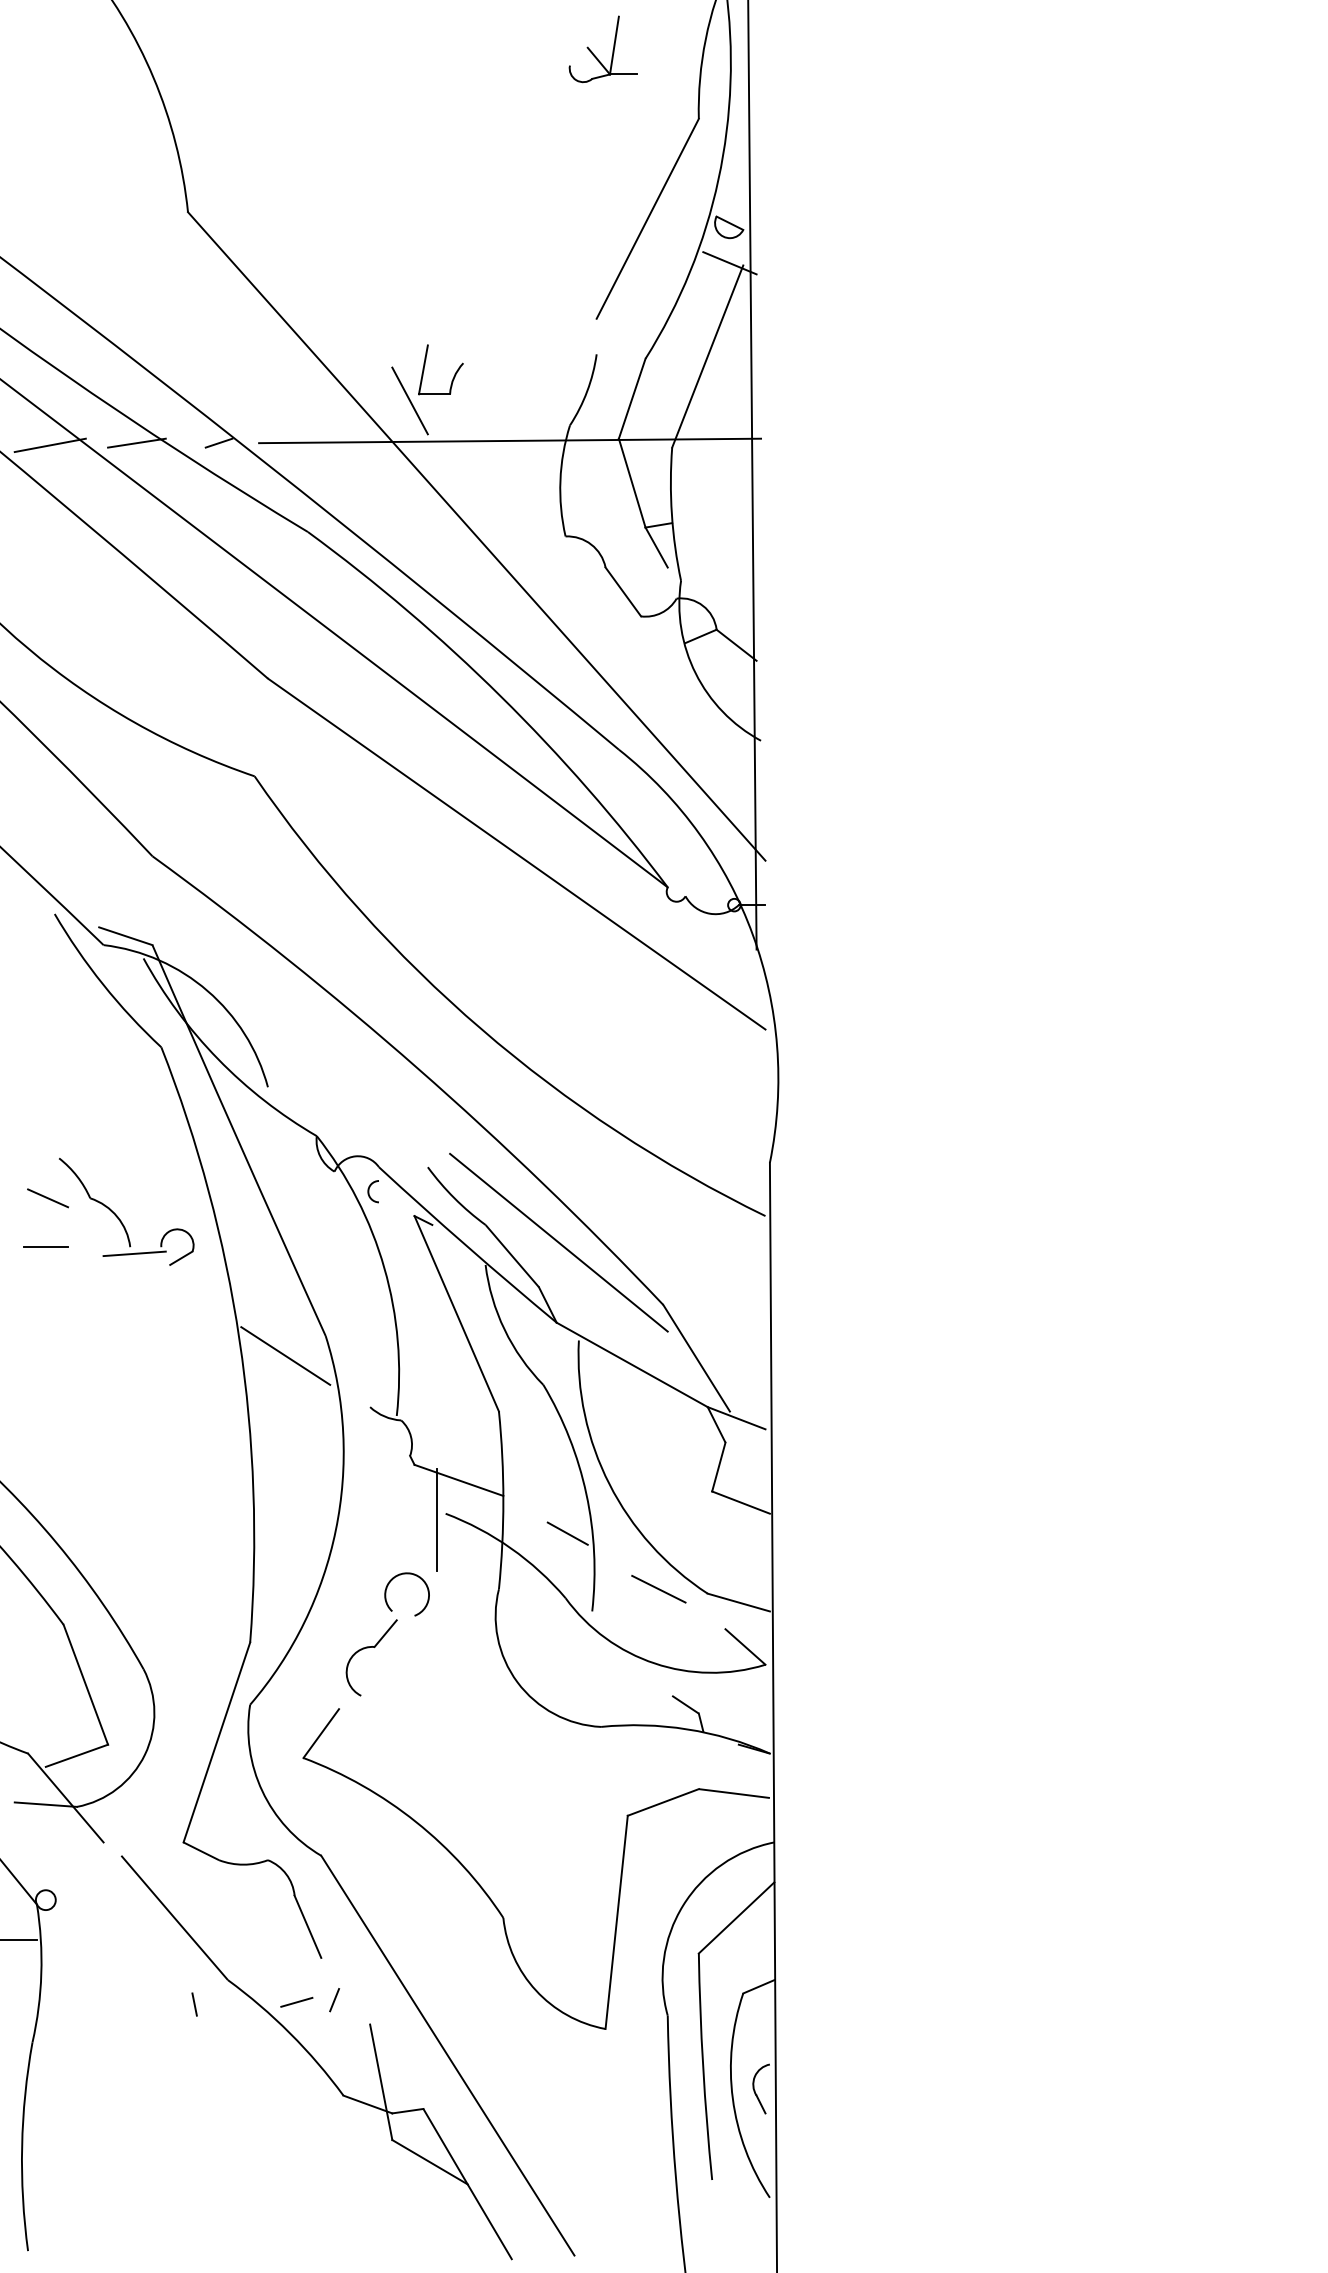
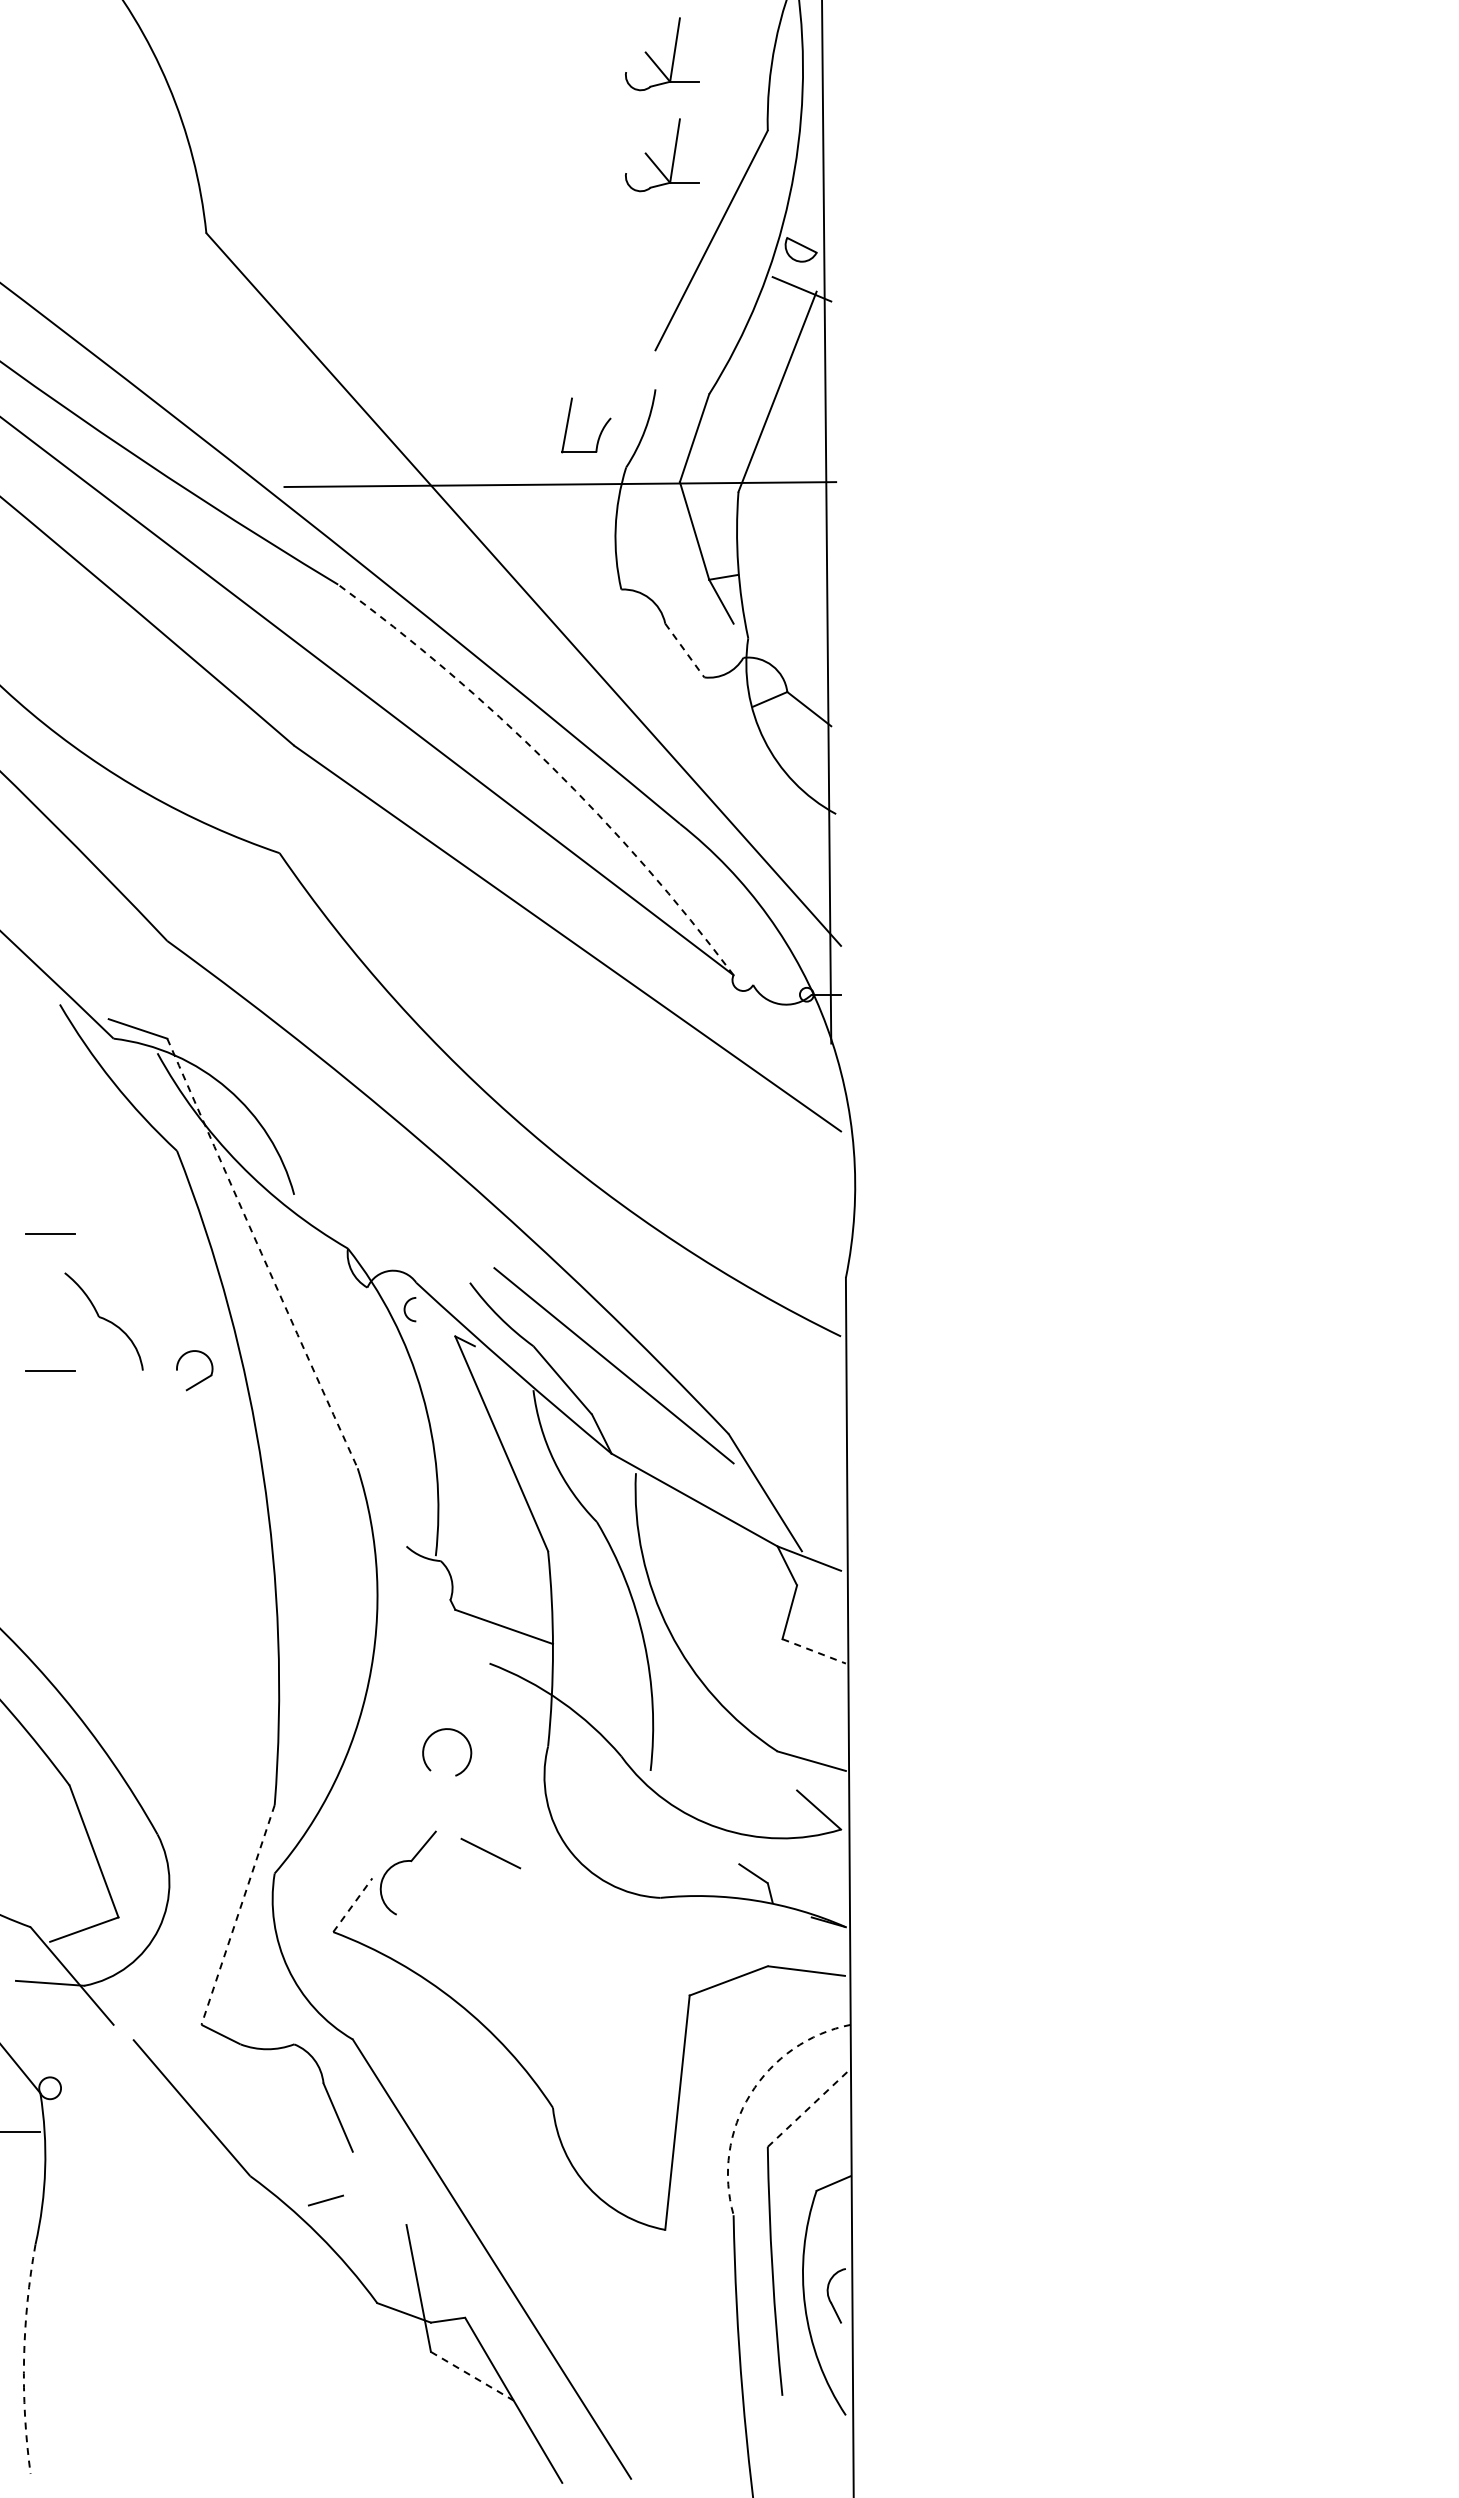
part: (595, 147) -> (654, 162), added
part: (453, 375) -> (600, 431), moved
line: (410, 400) -> (450, 440), removed
line: (136, 442) -> (149, 486), removed
line: (219, 442) -> (240, 486), removed
line: (49, 445) -> (54, 489), removed
line: (623, 591) -> (685, 650), solid -> dashed
arc: (501, 696) -> (550, 765), solid -> dashed
line: (46, 1122) -> (50, 1233), added
arc: (238, 1140) -> (261, 1253), solid -> dashed
line: (47, 1197) -> (52, 1316), removed
line: (134, 1253) -> (147, 1377), removed
line: (285, 1355) -> (313, 1489), removed
line: (741, 1502) -> (814, 1651), solid -> dashed
line: (436, 1520) -> (479, 1670), removed
line: (567, 1533) -> (623, 1685), removed
line: (658, 1589) -> (490, 1853), moved
part: (369, 1648) -> (405, 1862), moved
line: (321, 1732) -> (353, 1904), solid -> dashed
line: (217, 1742) -> (238, 1914), solid -> dashed
arc: (683, 1905) -> (750, 2094), solid -> dashed
line: (736, 1917) -> (809, 2107), solid -> dashed
line: (334, 1999) -> (367, 2197), removed
line: (194, 2004) -> (213, 2202), removed
arc: (22, 2146) -> (24, 2359), solid -> dashed
line: (430, 2162) -> (472, 2376), solid -> dashed

